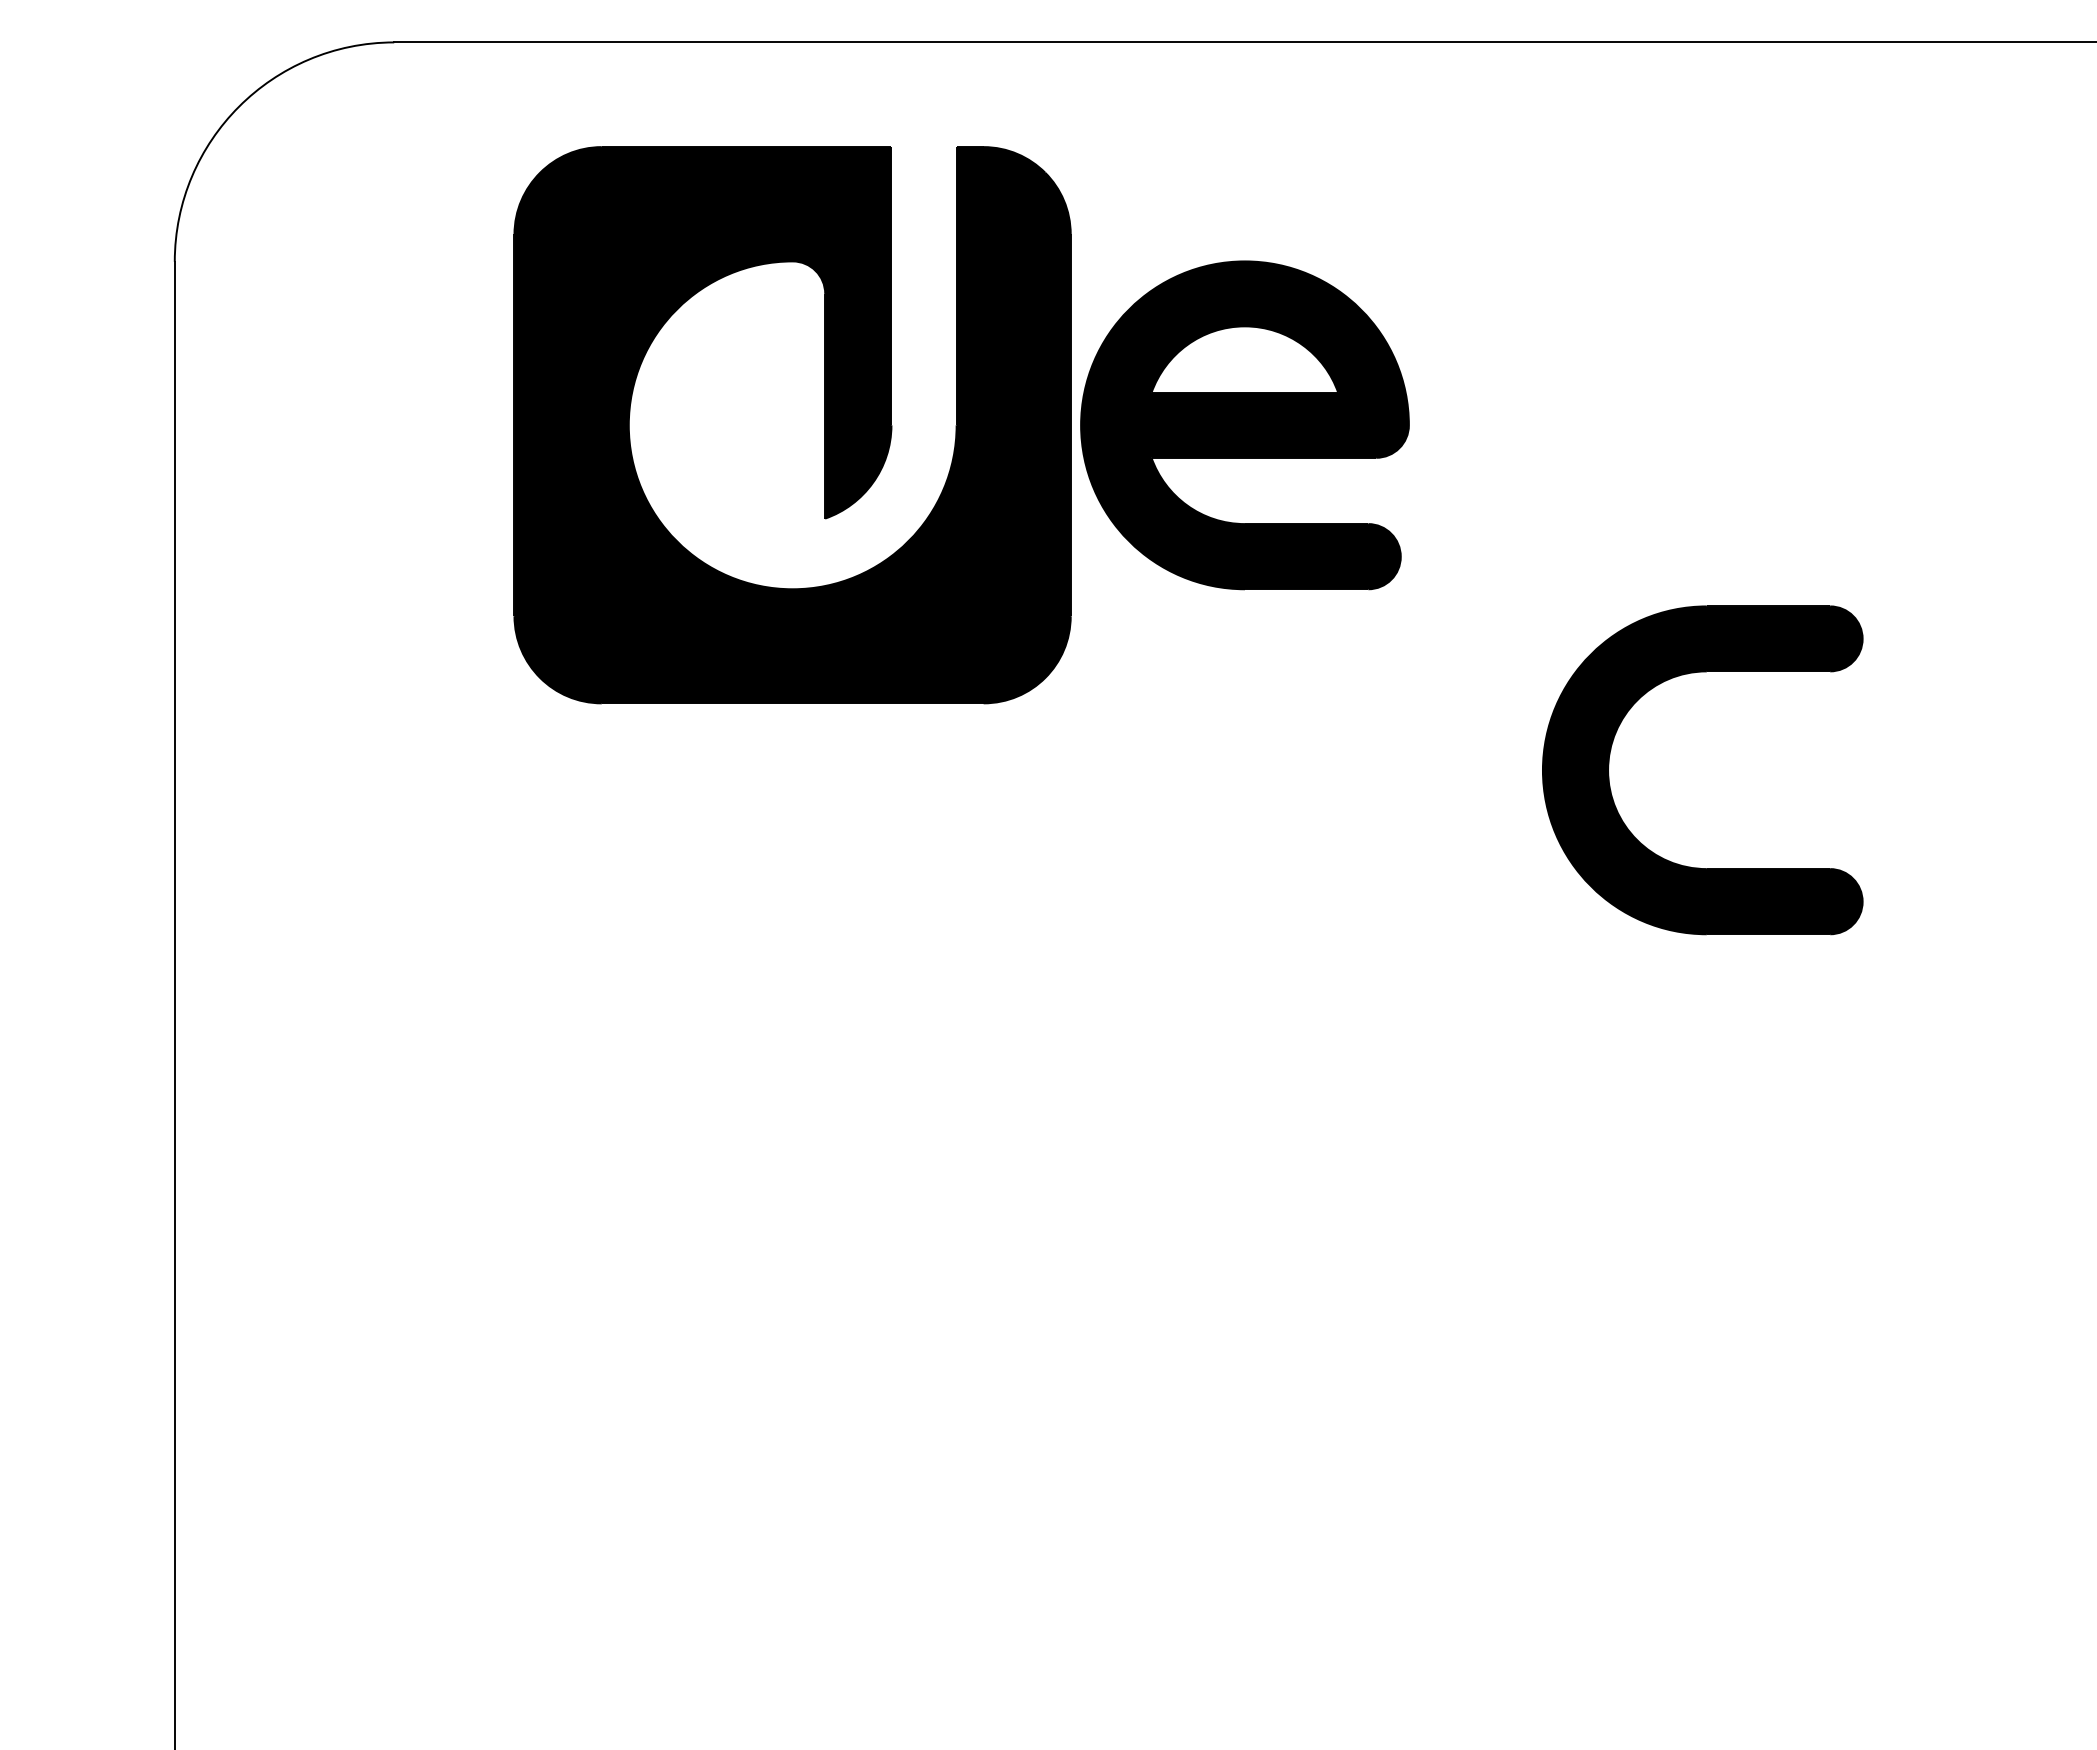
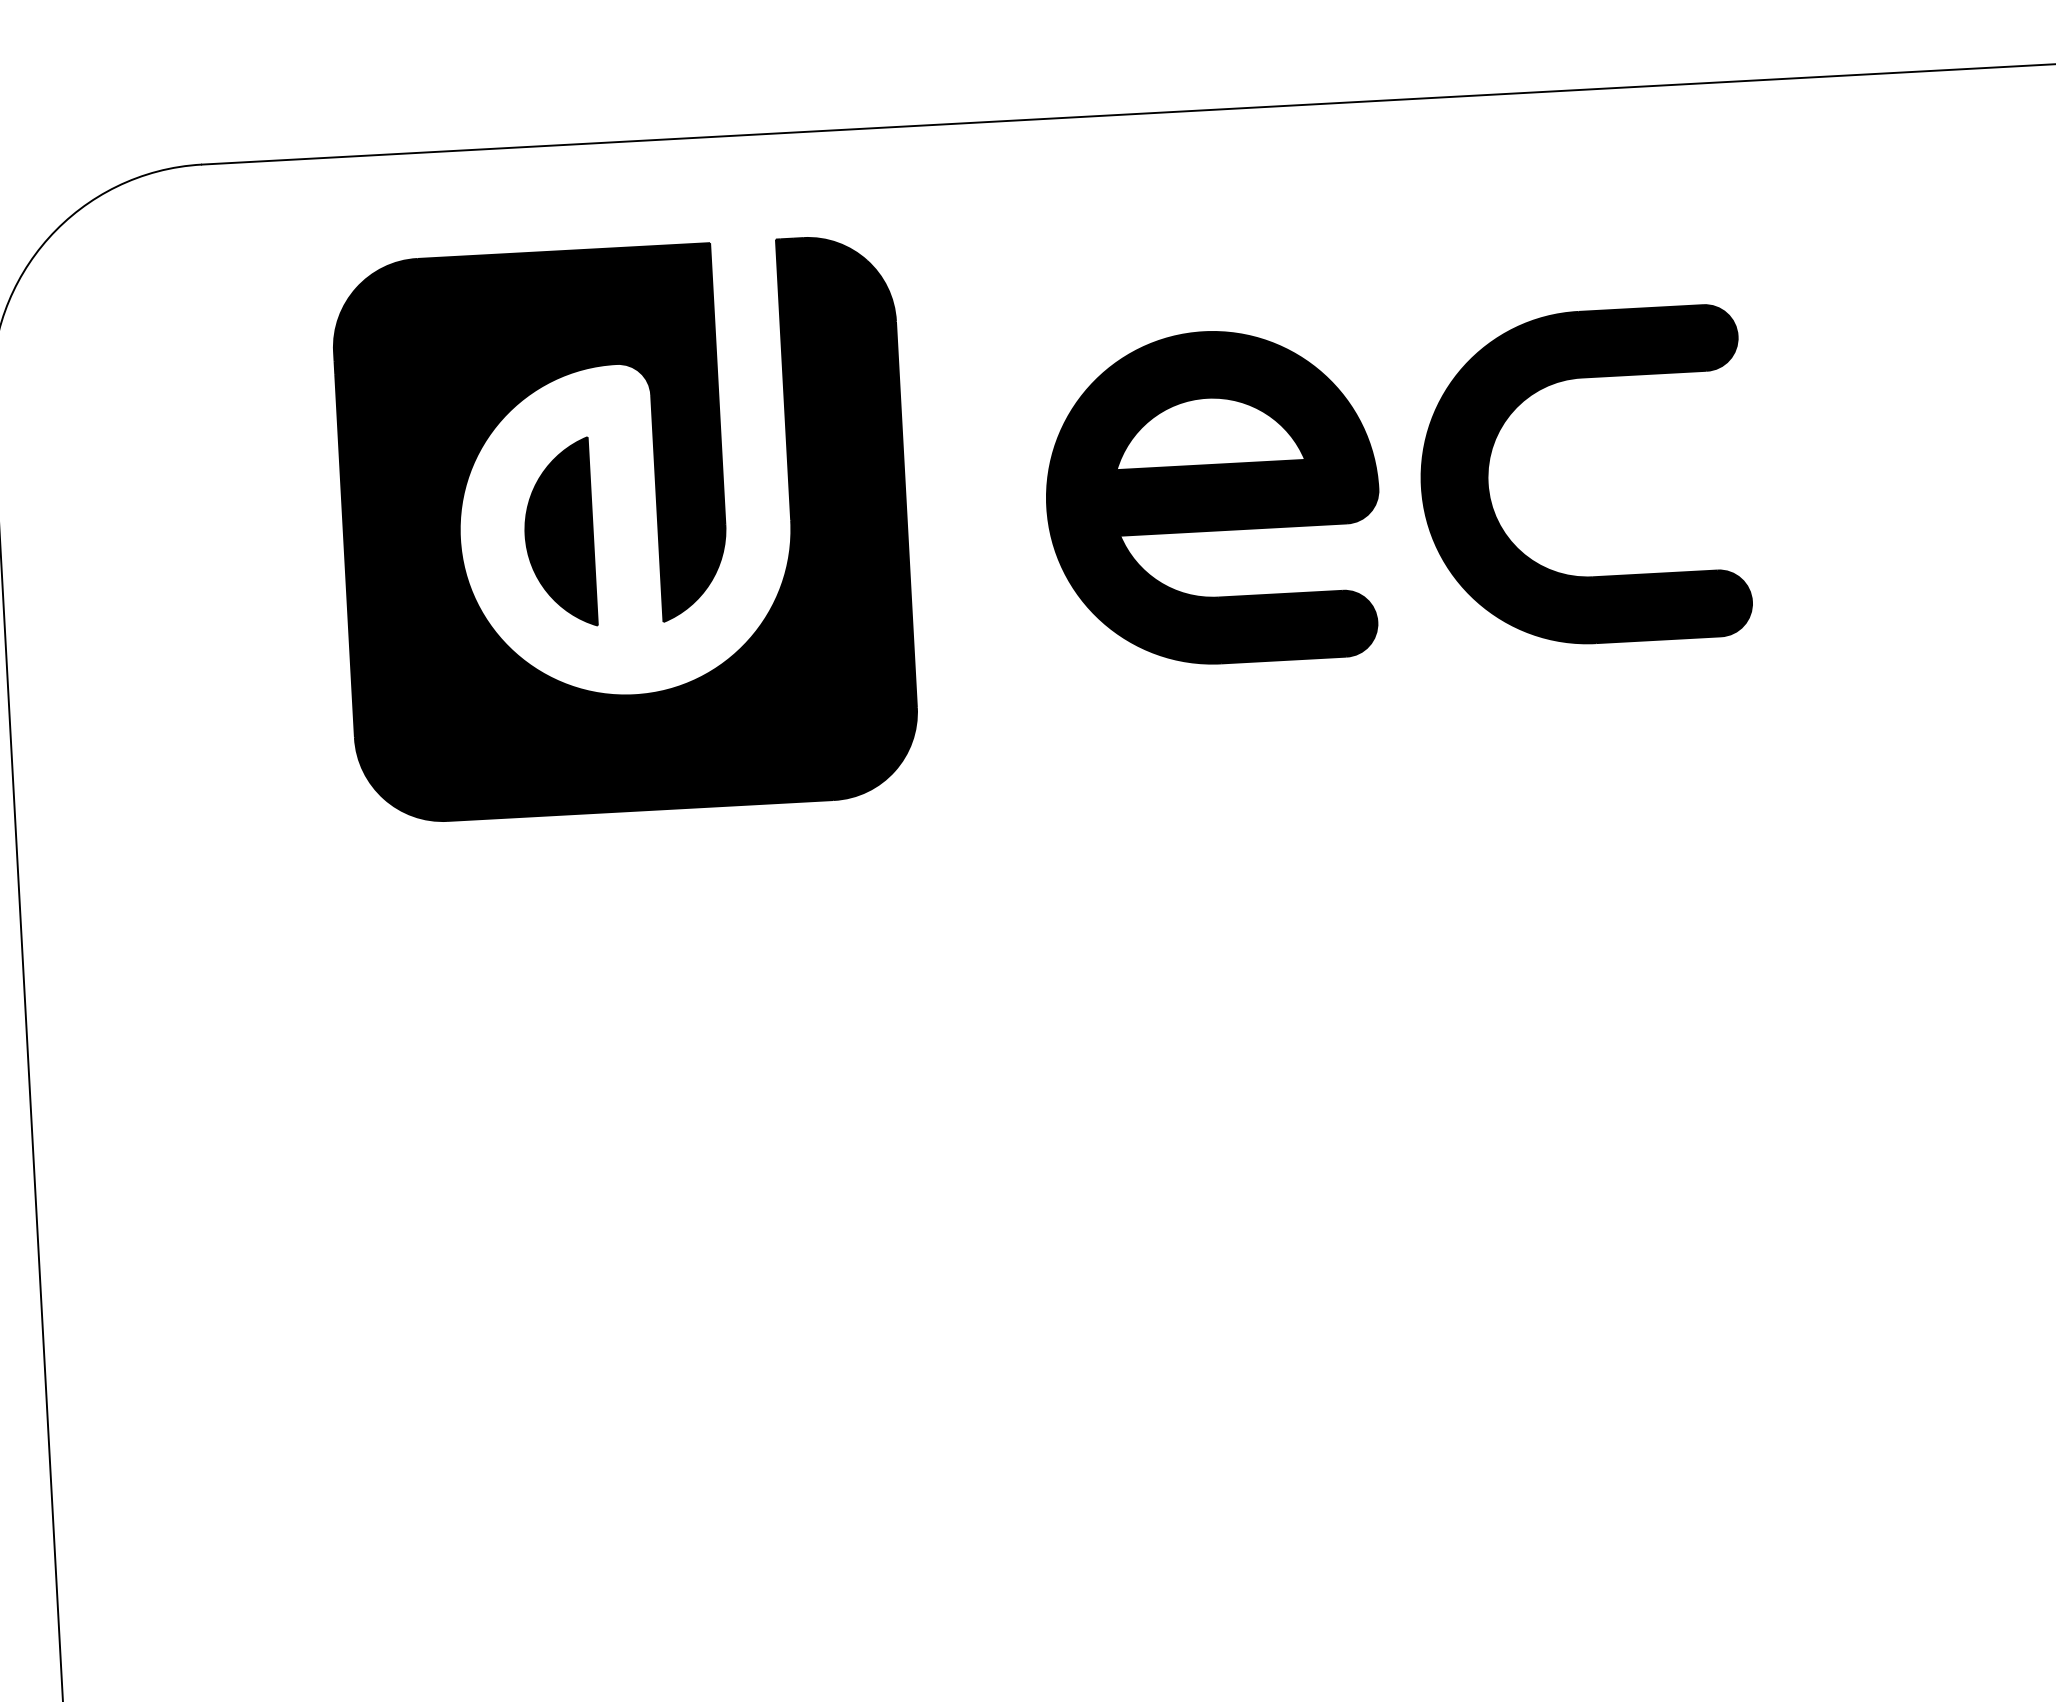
part: (726, 425) -> (558, 533), added
part: (1244, 425) -> (1212, 497), moved
part: (1609, 773) -> (1489, 486), moved

